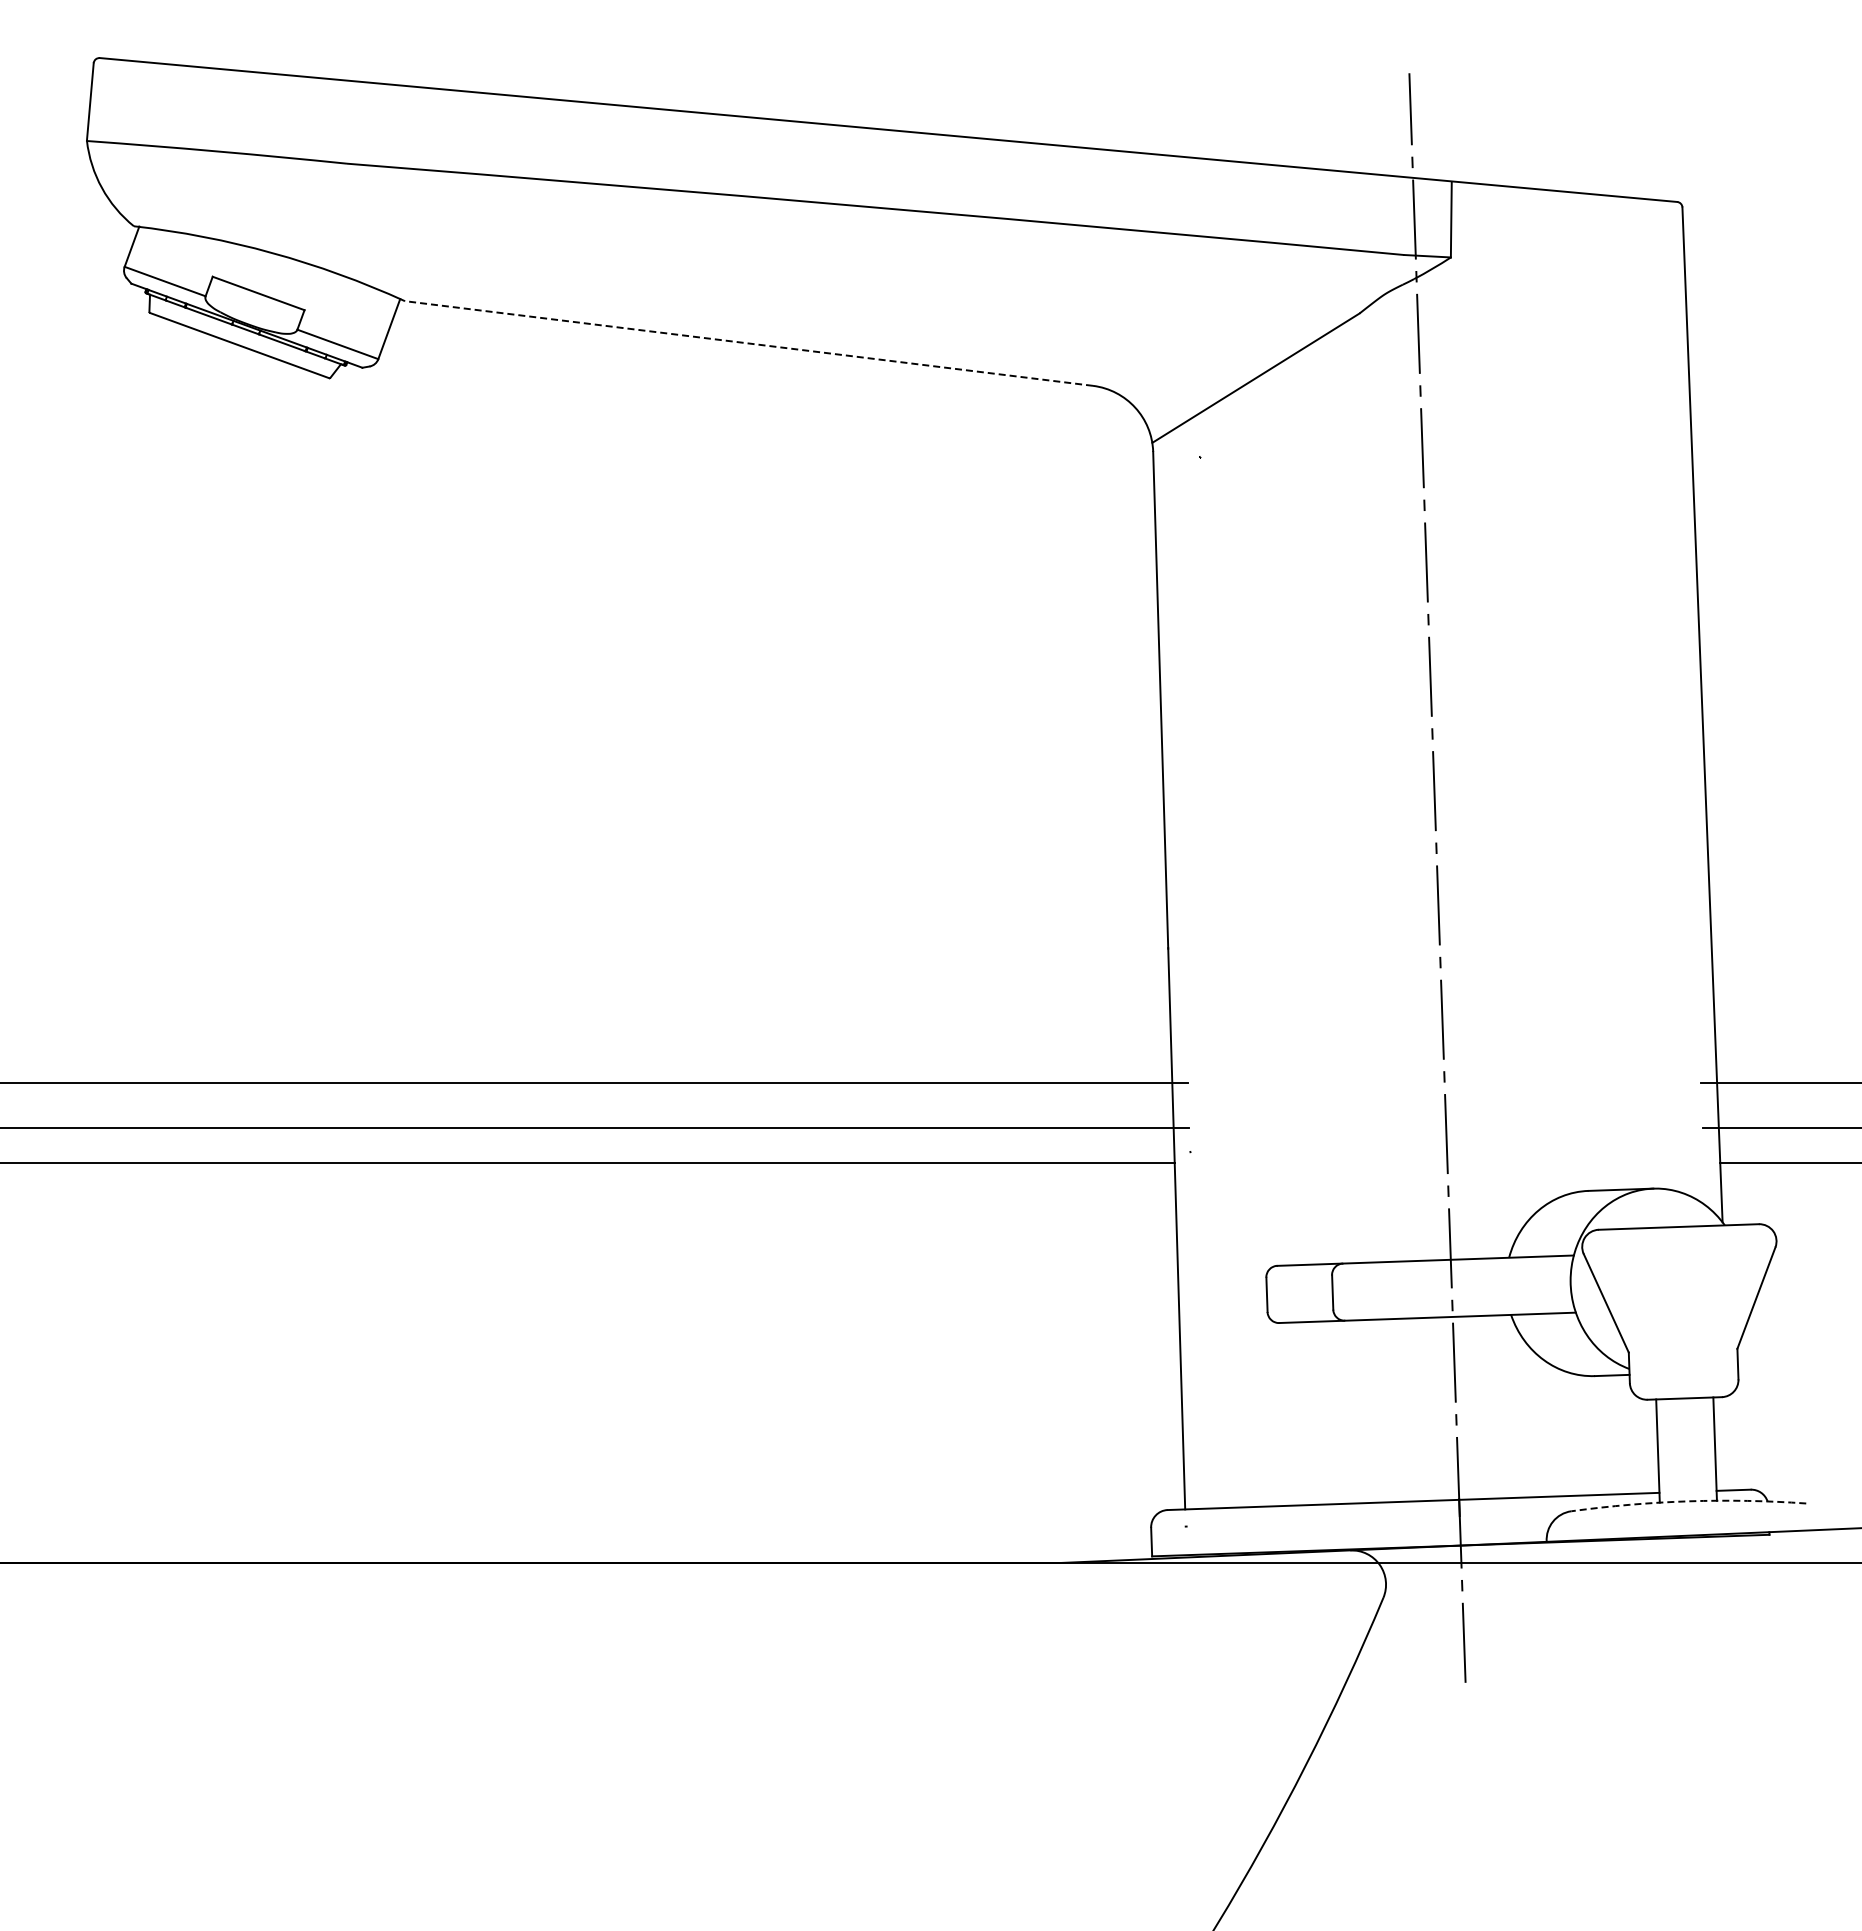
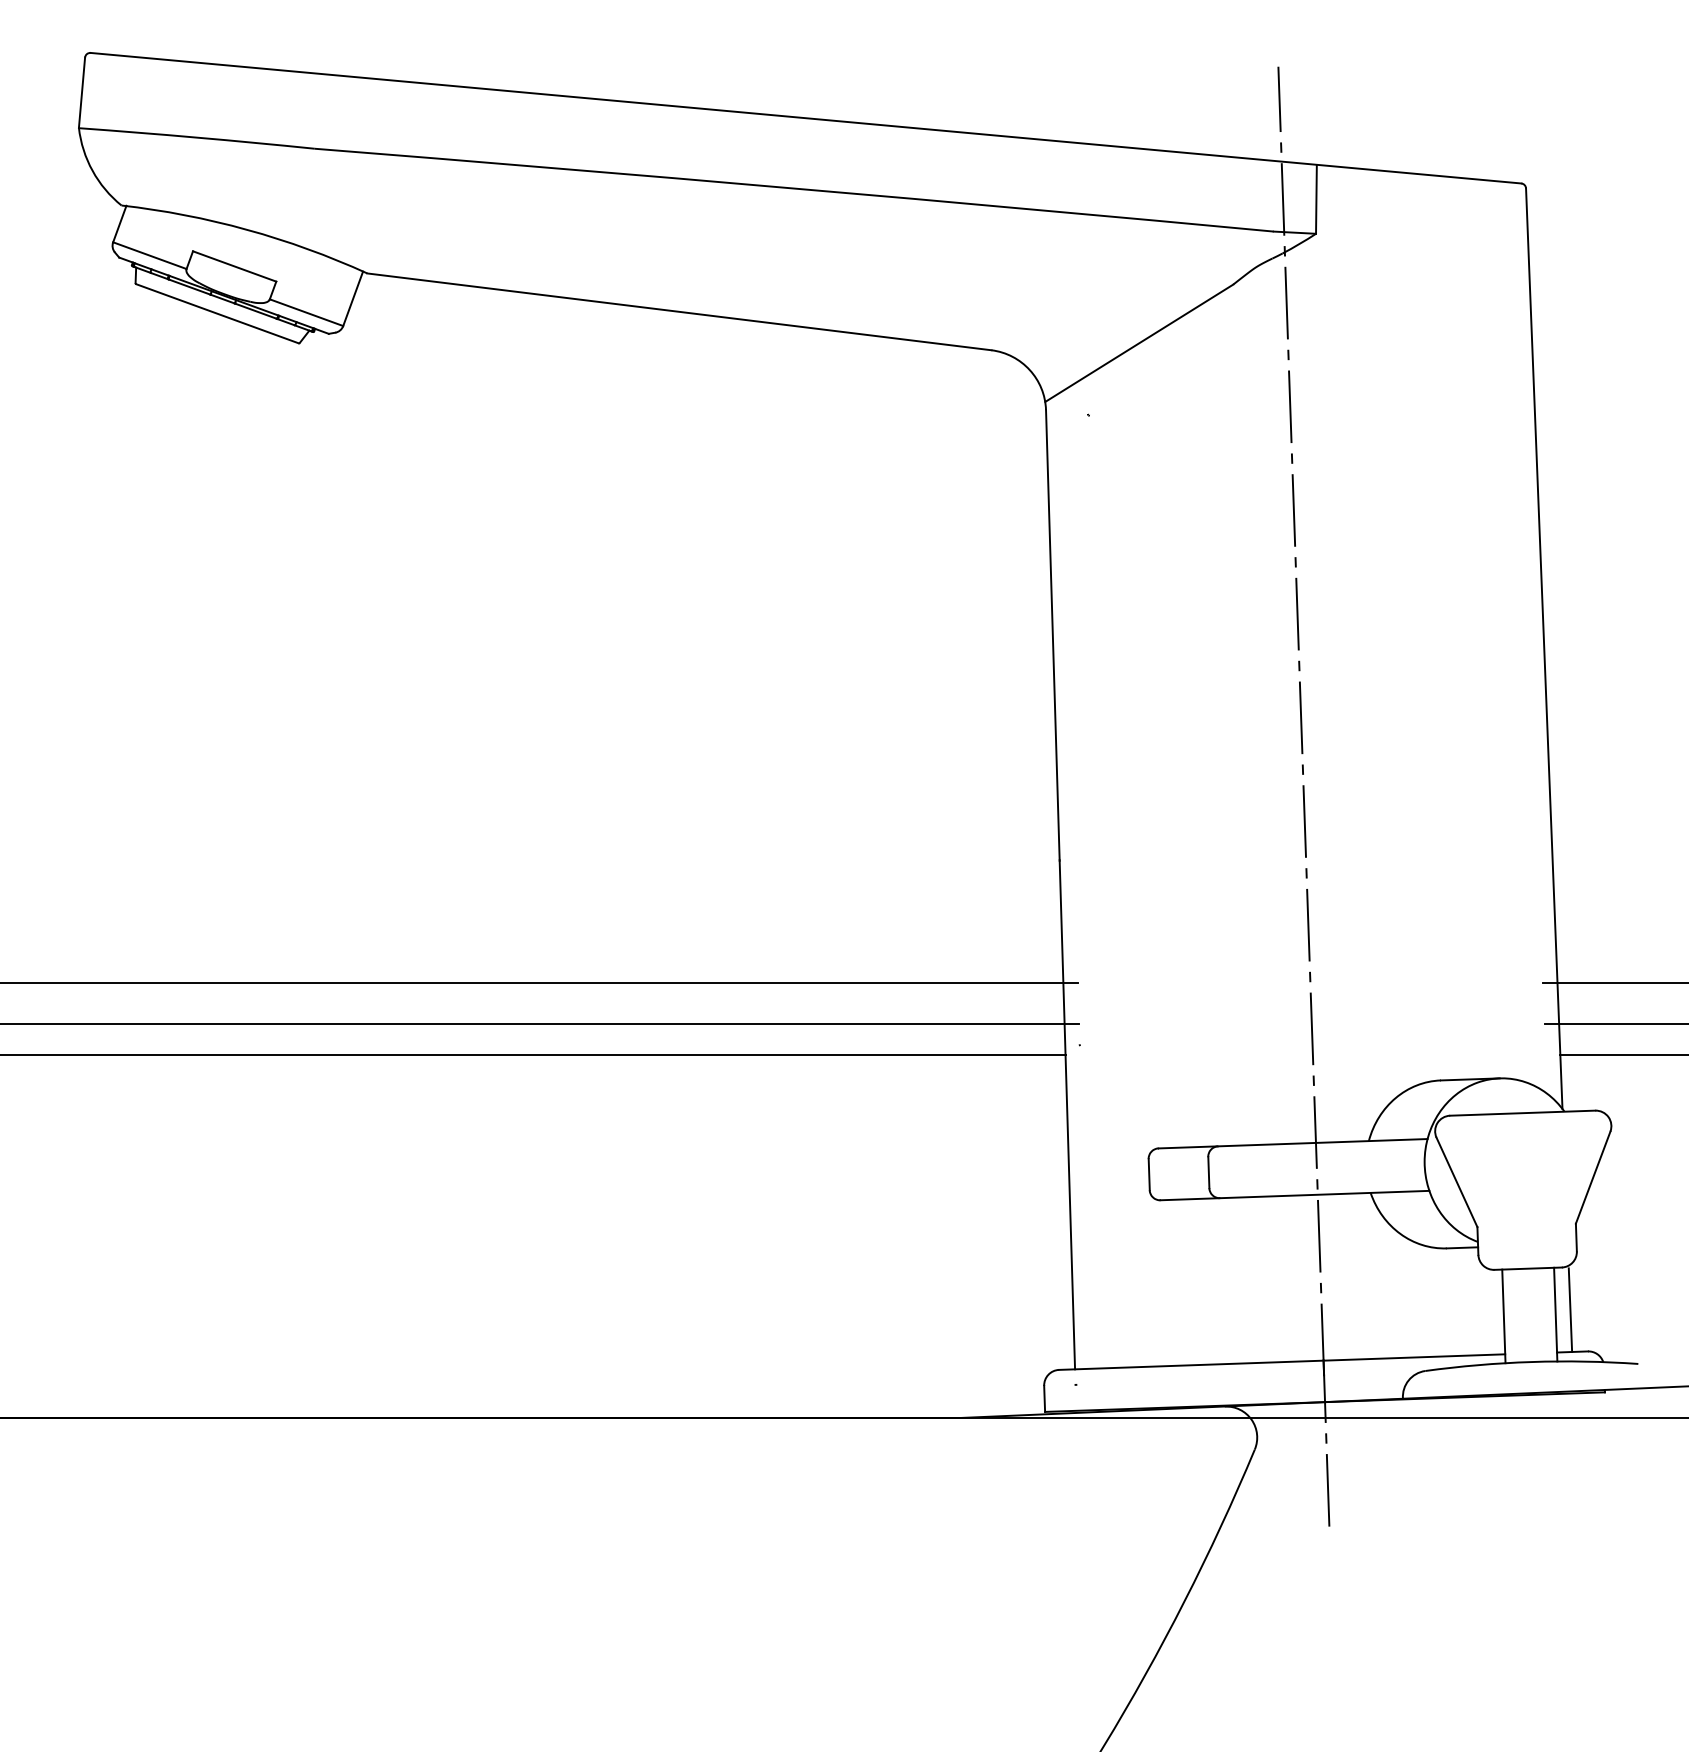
line: (748, 343) -> (678, 311), dashed -> solid
line: (1731, 1444) -> (1570, 1310), added
arc: (1688, 1501) -> (1531, 1362), dashed -> solid

